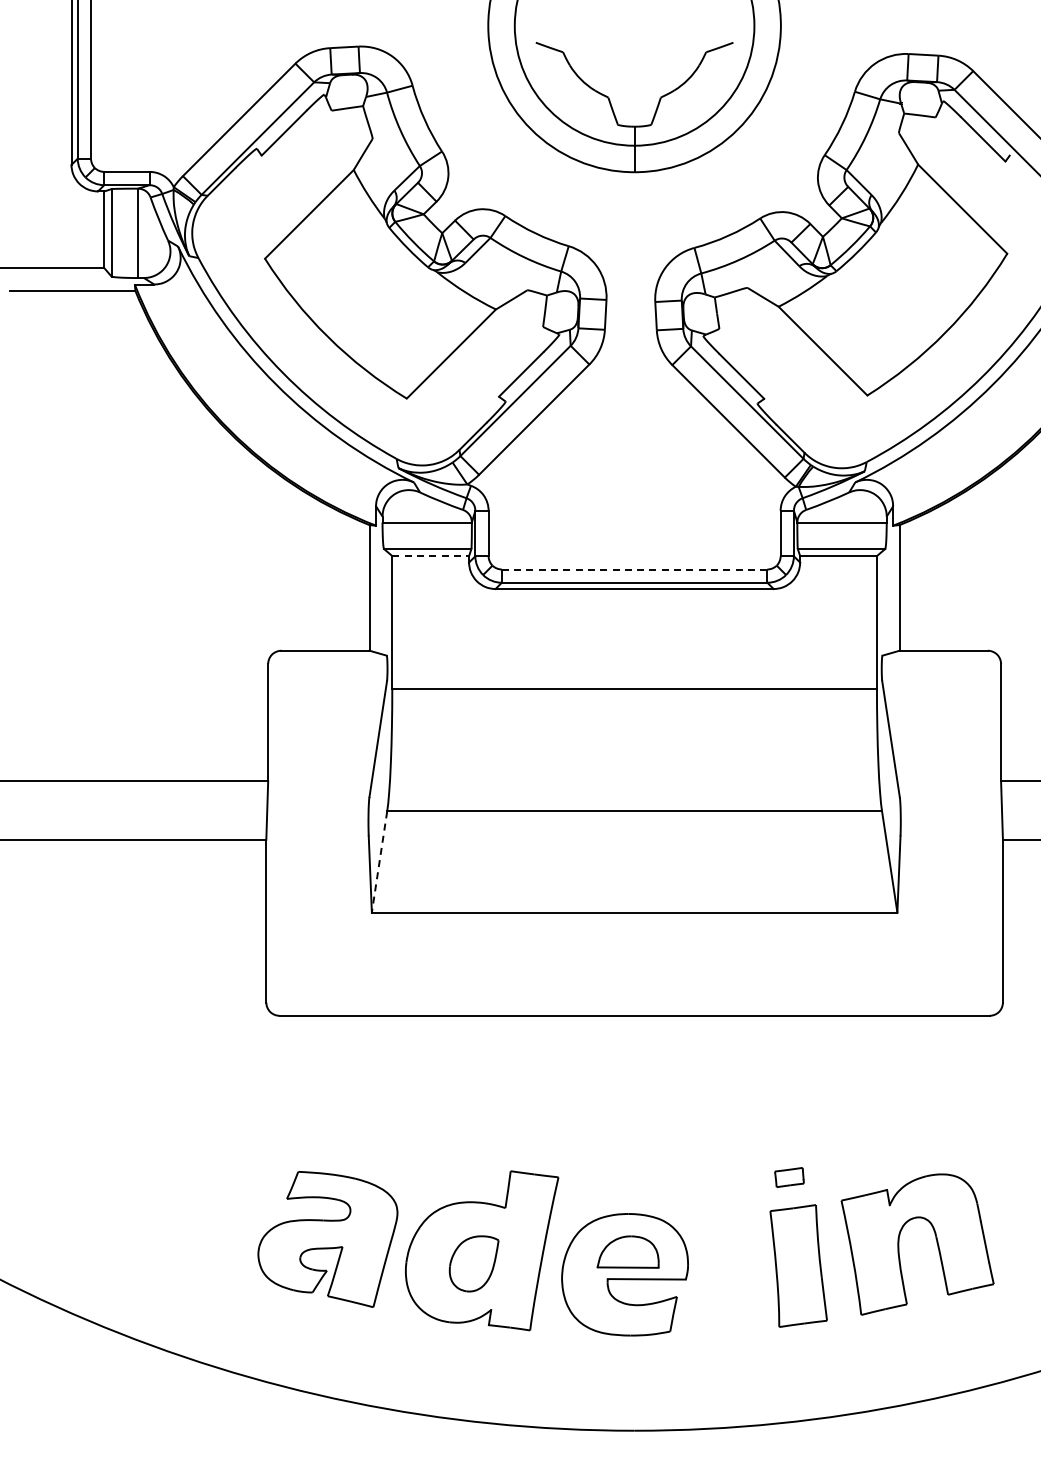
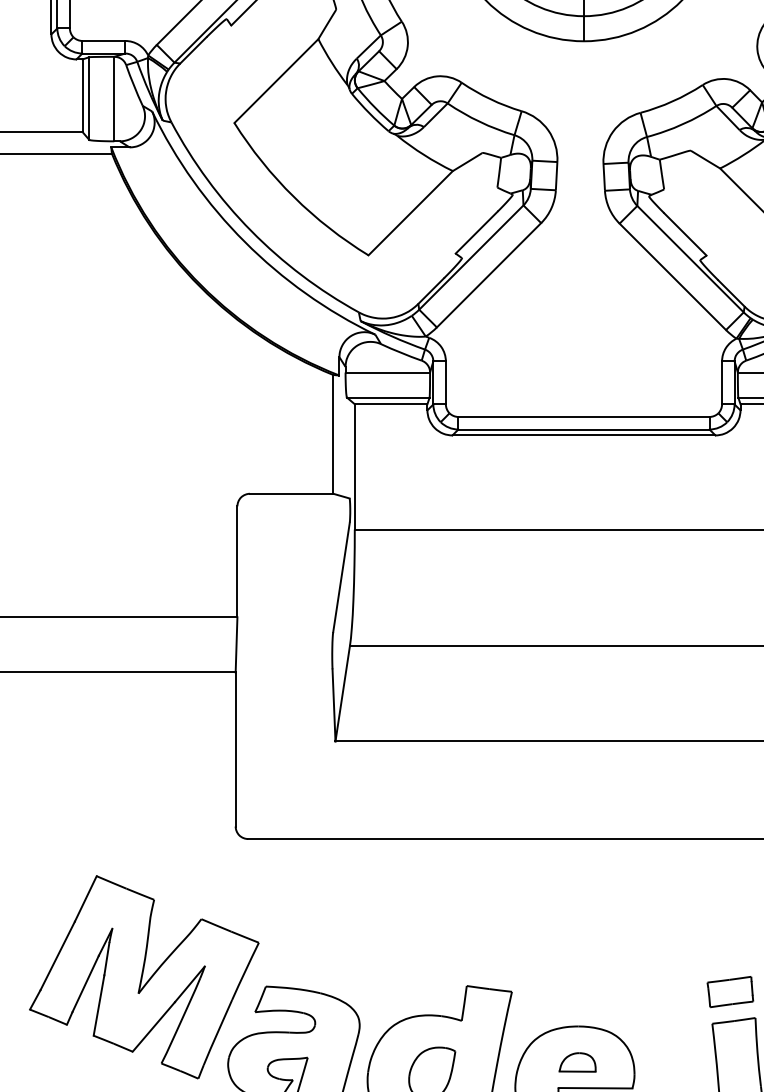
line: (431, 556) -> (391, 404), dashed -> solid
line: (634, 569) -> (583, 416), dashed -> solid
line: (379, 862) -> (342, 694), dashed -> solid
part: (169, 1161) -> (144, 976), added
part: (789, 1177) -> (730, 991), size x1.67
part: (627, 1251) -> (577, 1061), size x0.62

